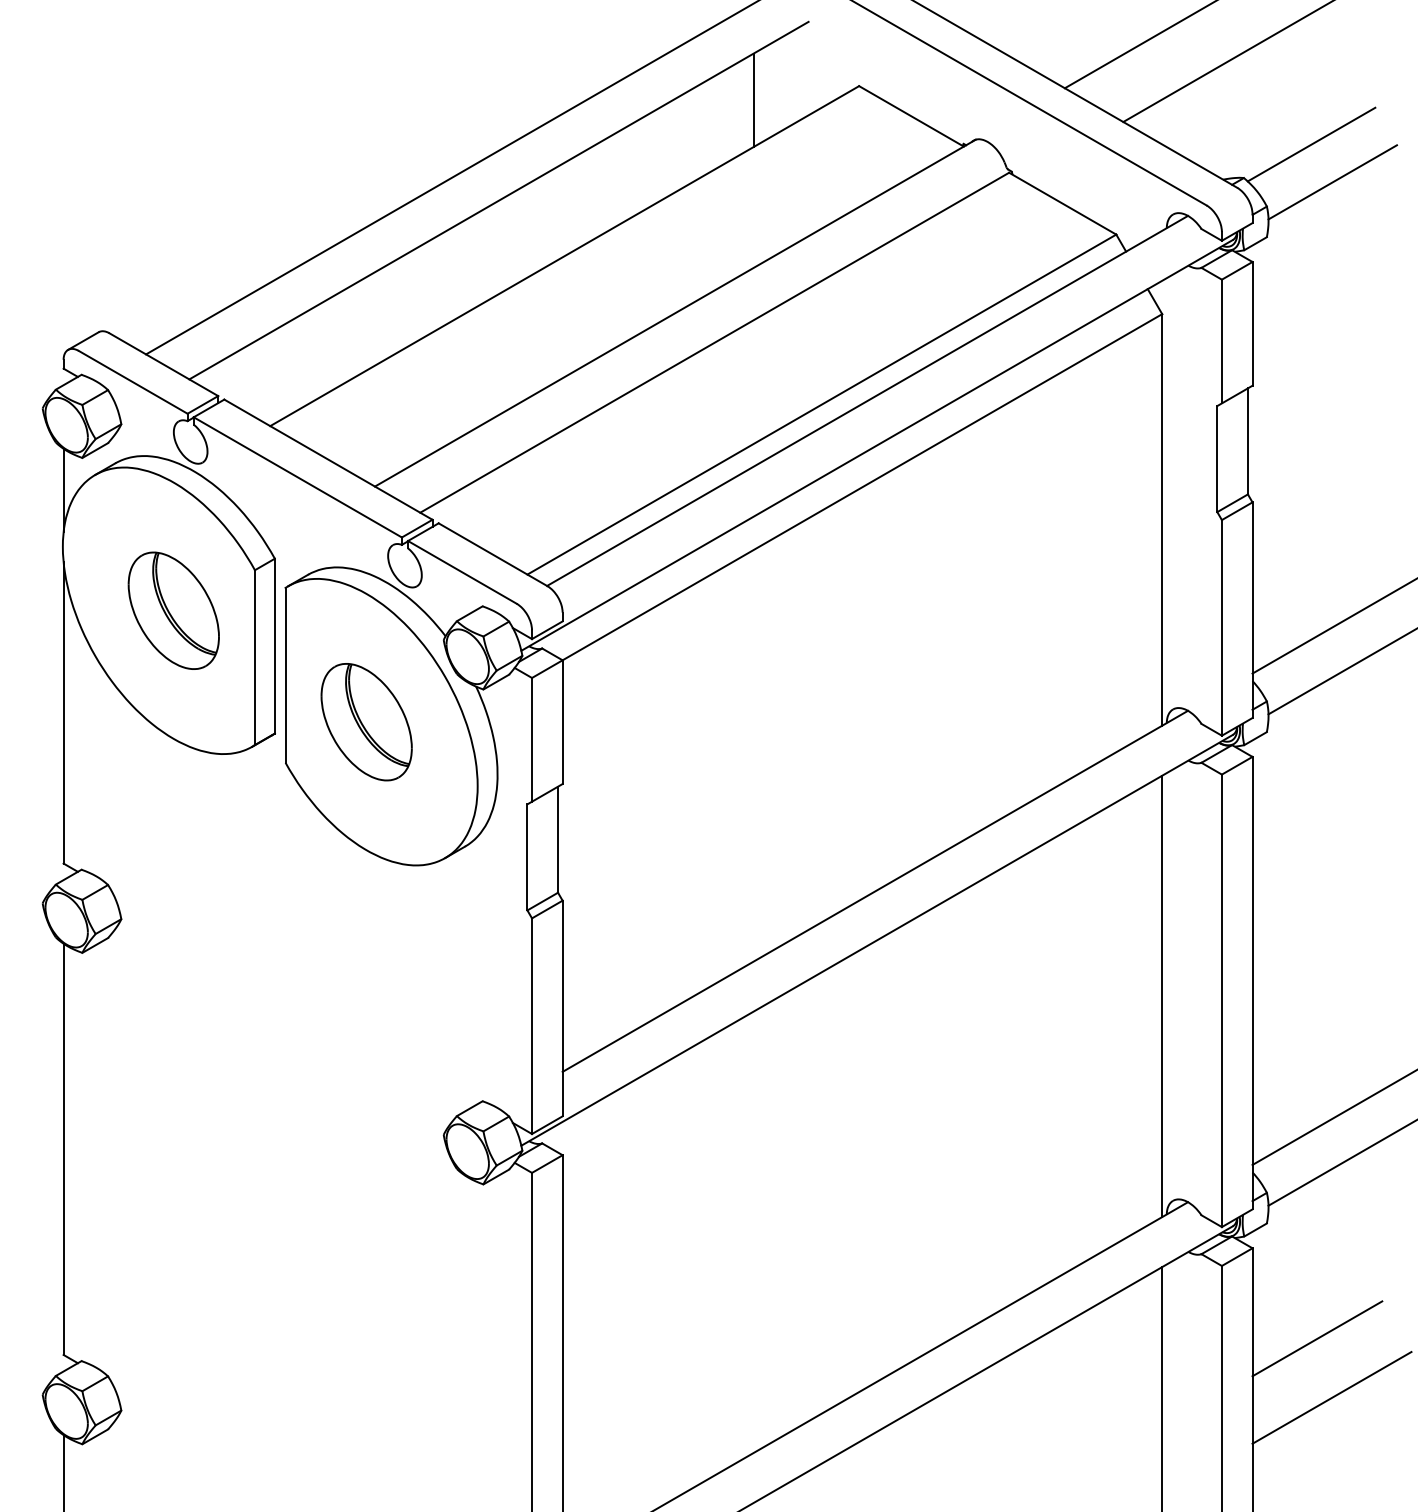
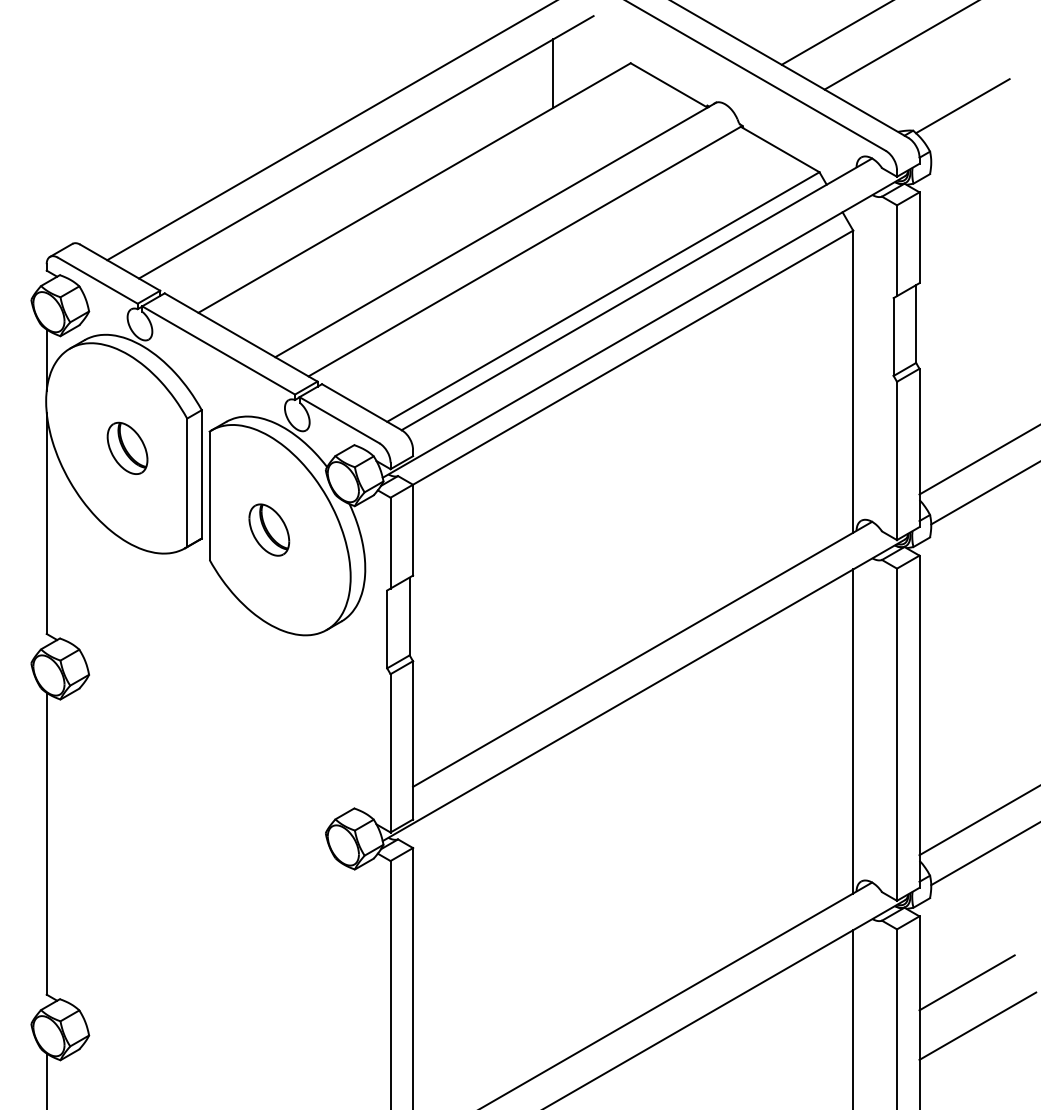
line: (1332, 181) -> (978, 133), removed
part: (173, 610) -> (127, 448), size x0.6
part: (367, 721) -> (269, 529), size x0.6

